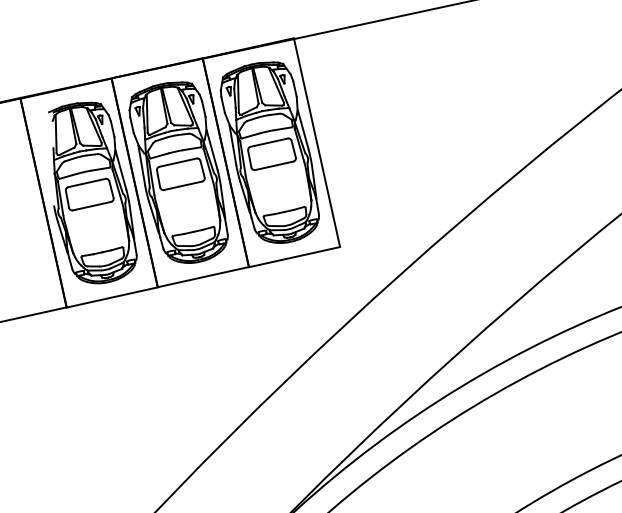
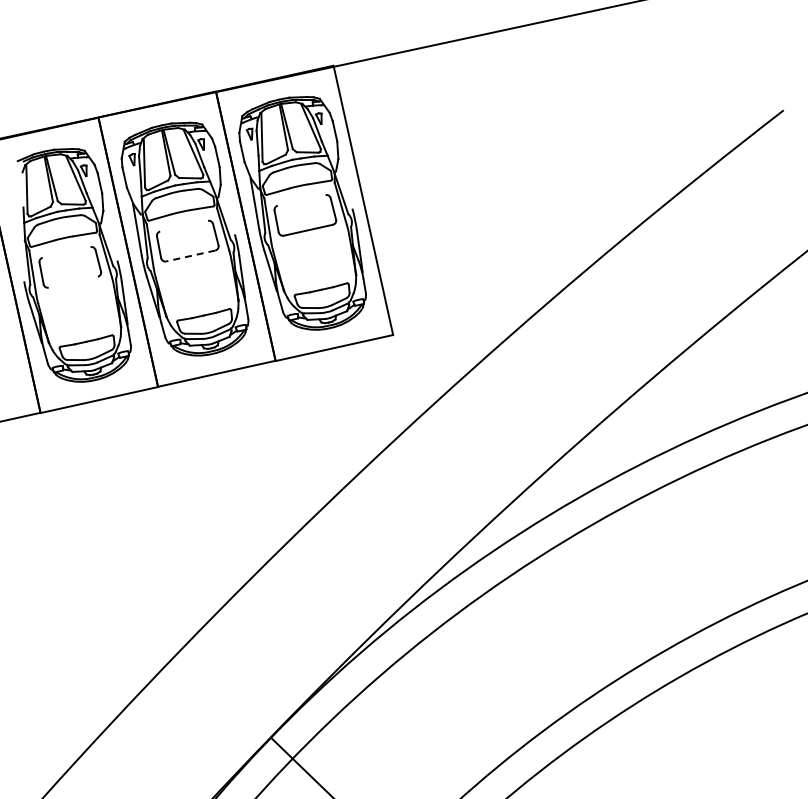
line: (303, 129) -> (345, 183), removed
line: (269, 142) -> (301, 200), removed
line: (211, 149) -> (227, 209), removed
line: (178, 162) -> (184, 225), removed
line: (120, 169) -> (110, 235), removed
line: (86, 183) -> (66, 252), removed
line: (182, 186) -> (190, 256), solid -> dashed
line: (91, 205) -> (72, 281), removed

